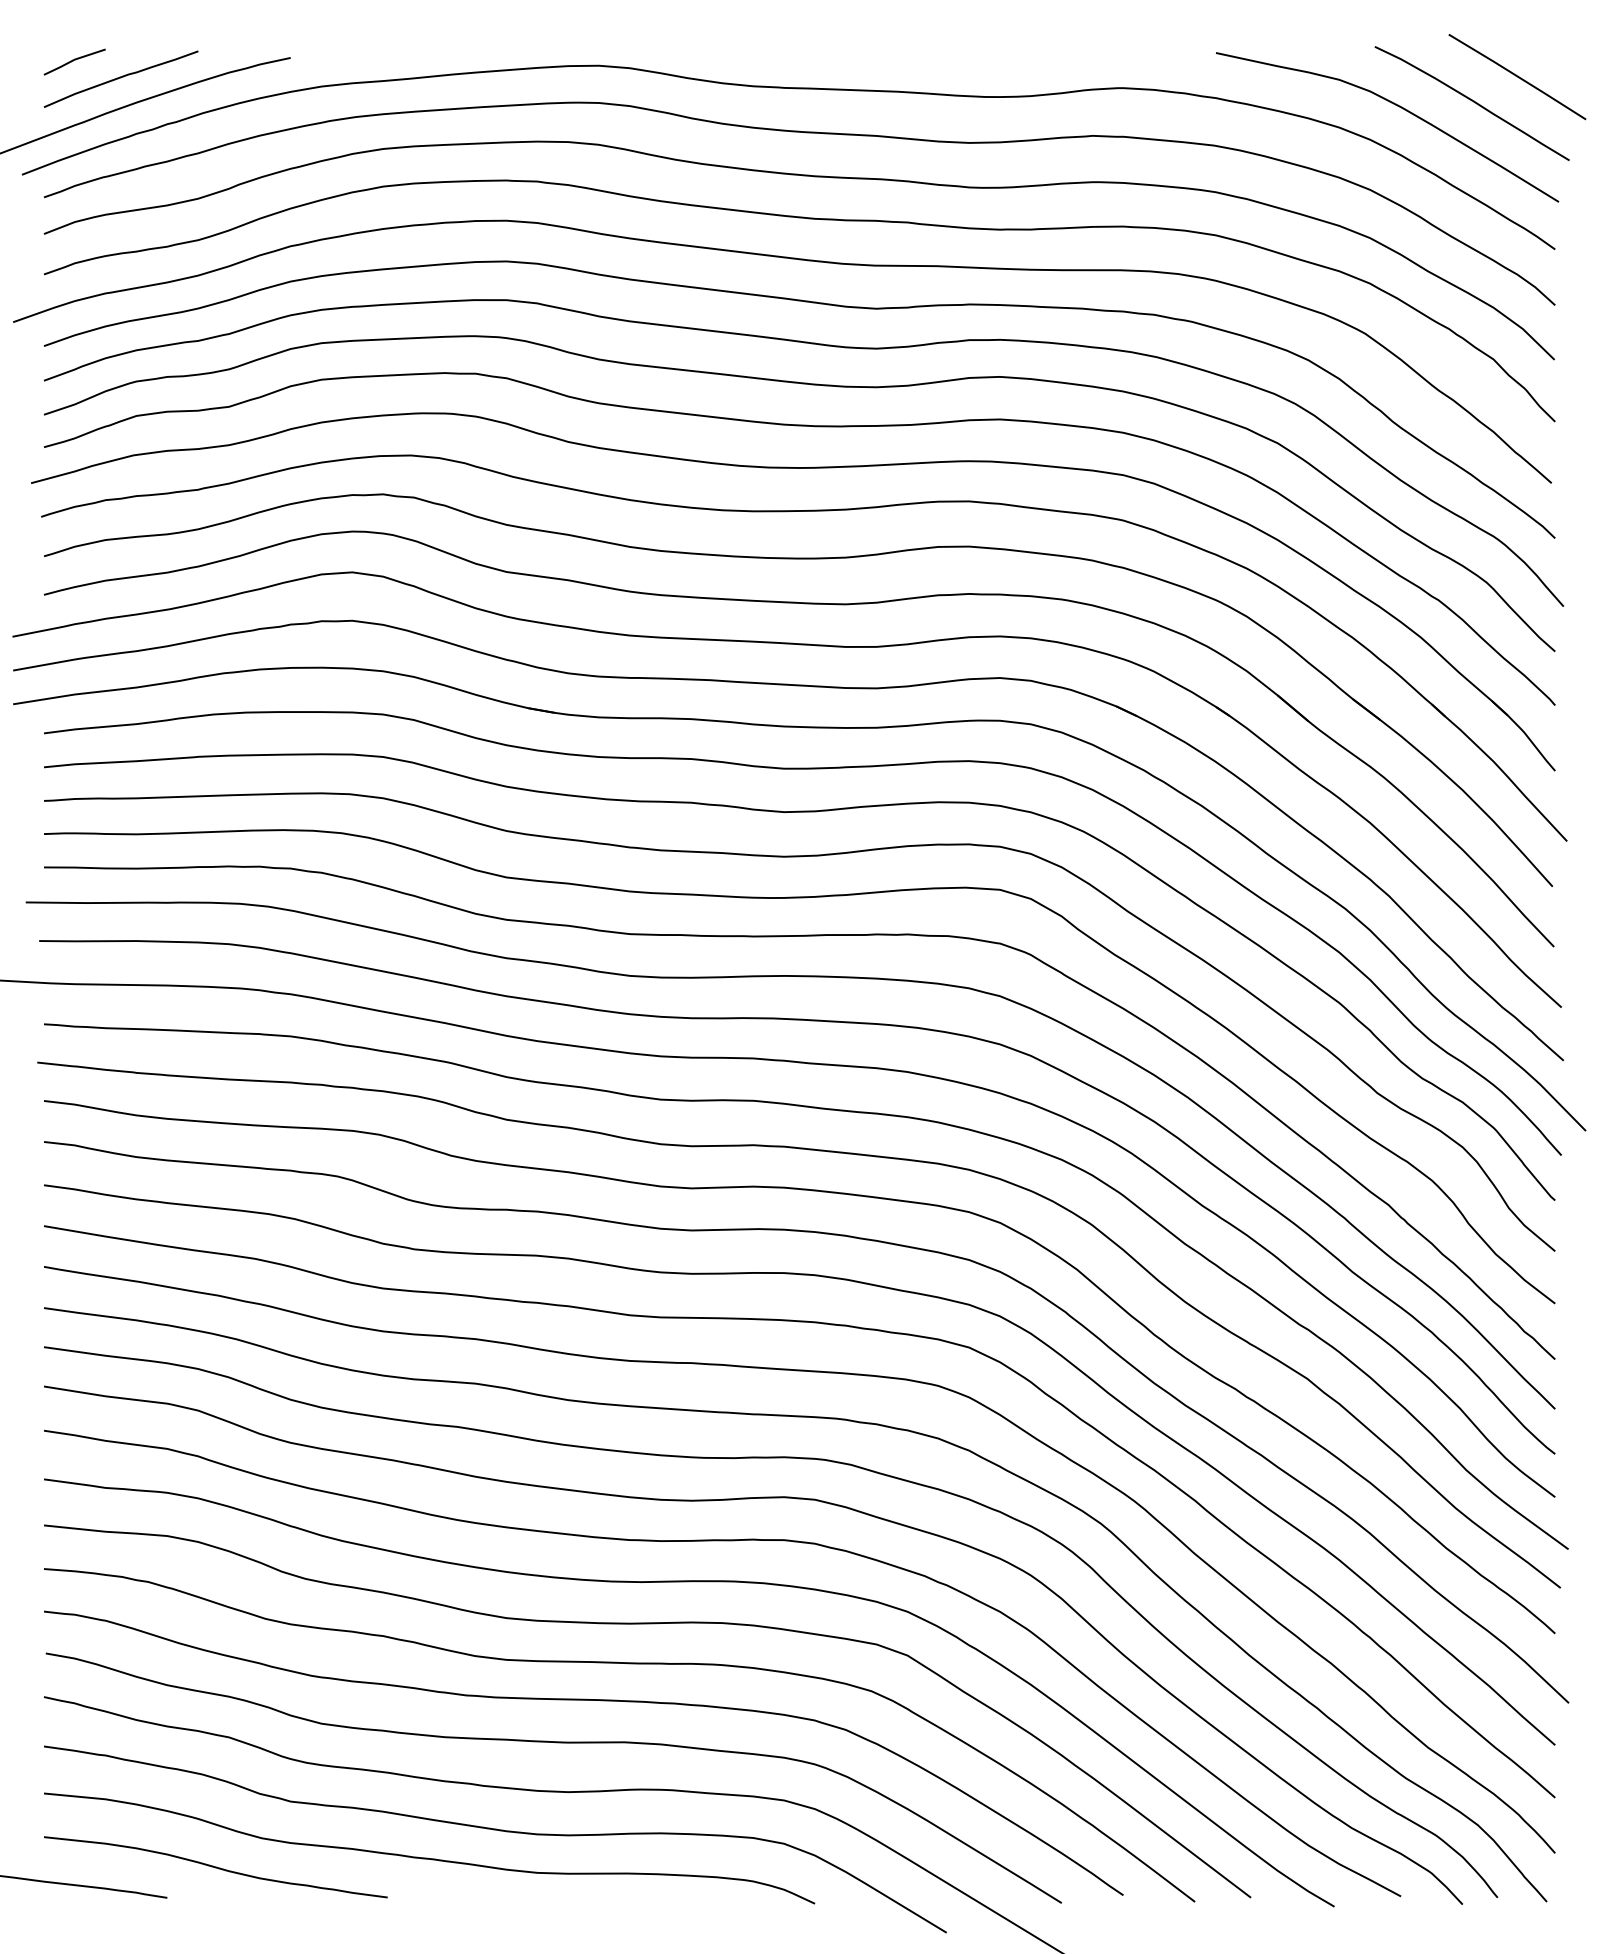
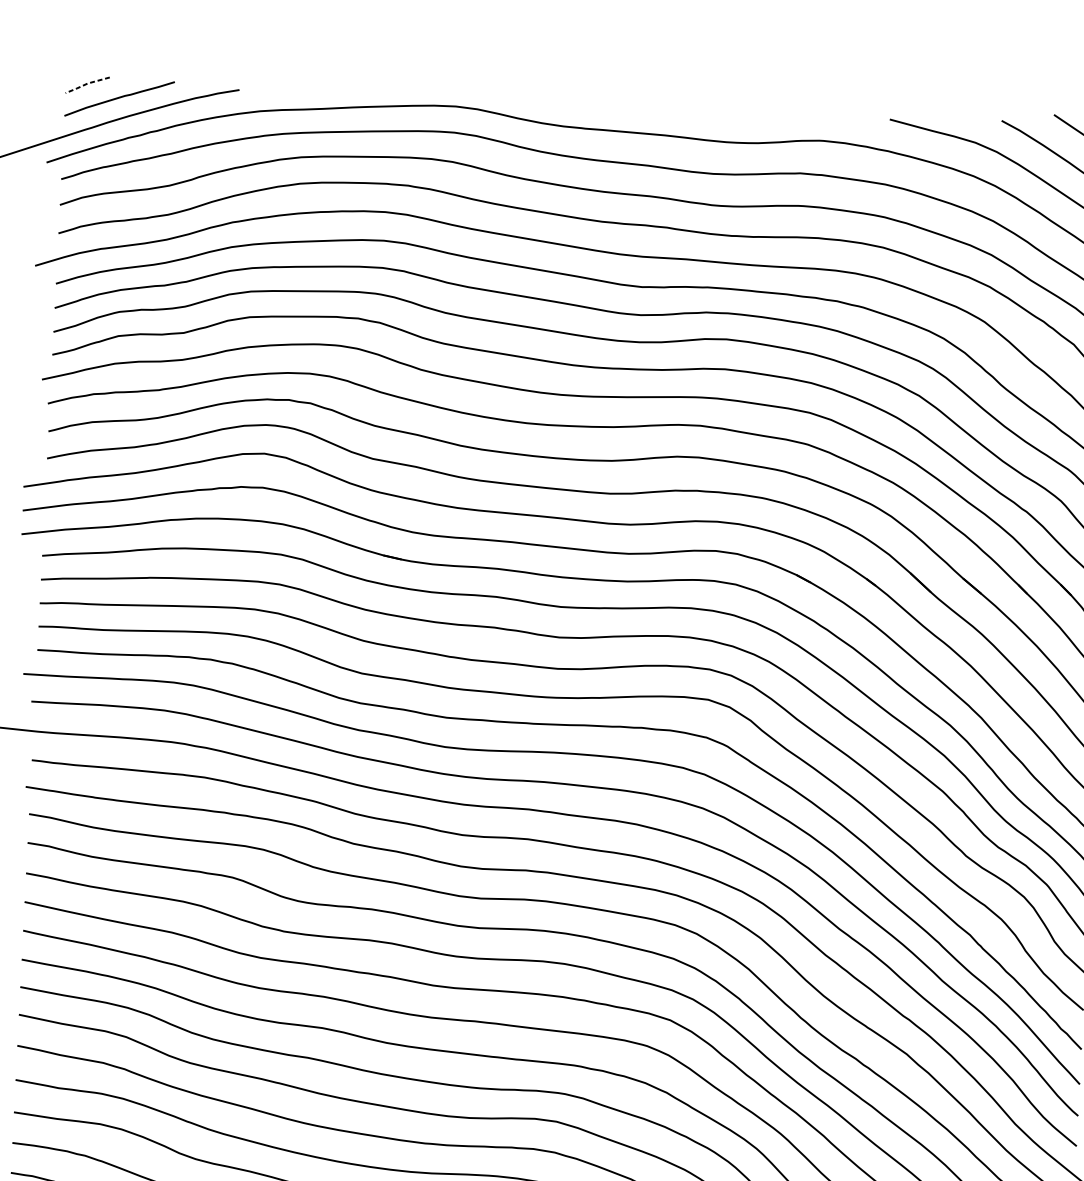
line: (73, 60) -> (86, 84), solid -> dashed

